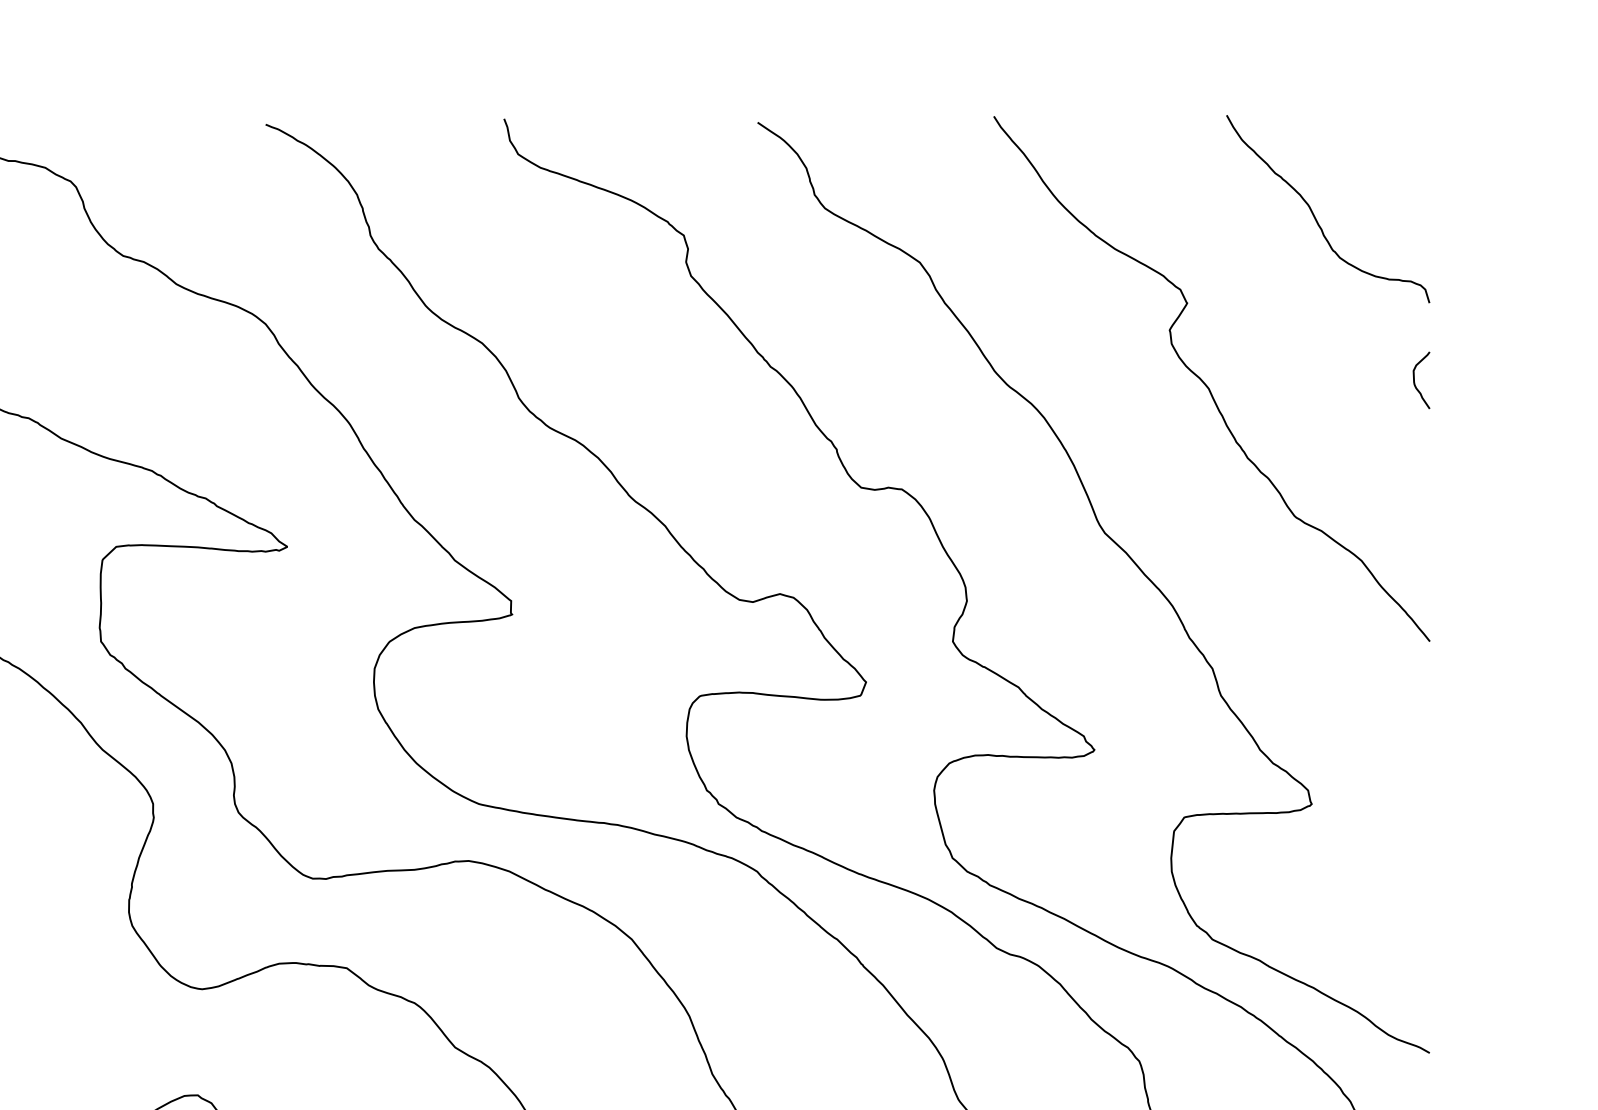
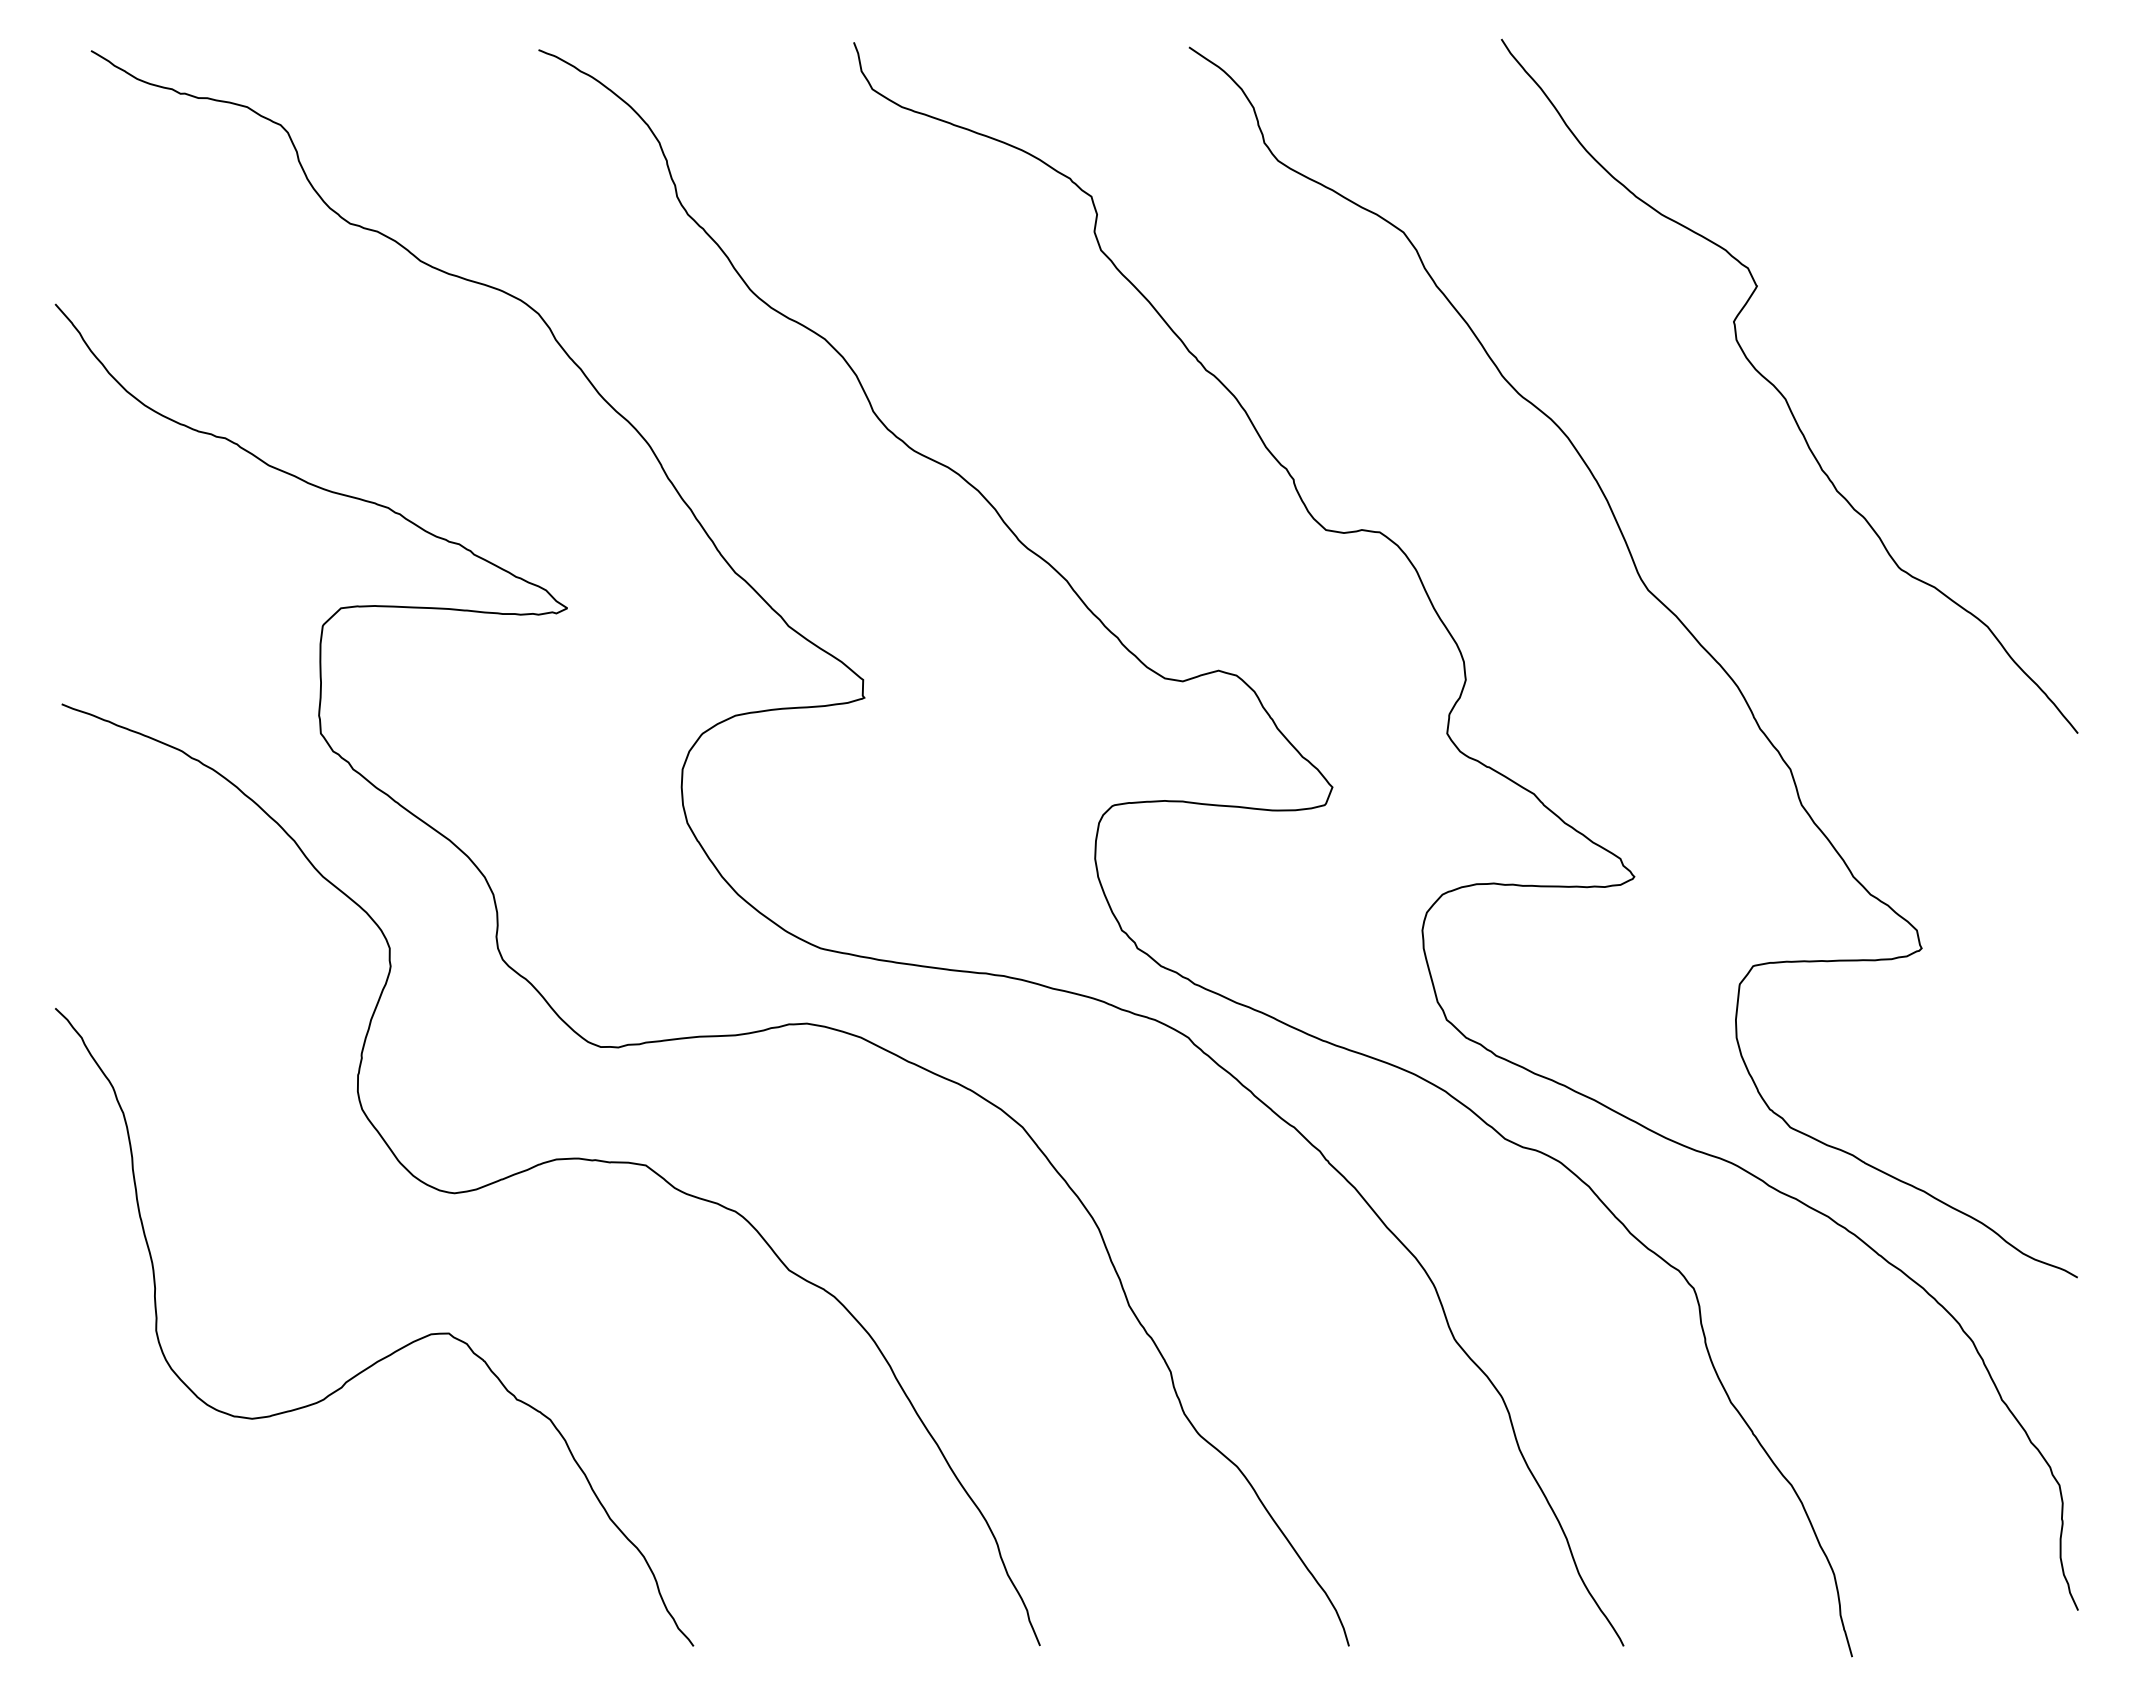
curve: (1314, 214) -> (1925, 169), removed
curve: (1415, 382) -> (2058, 391), removed

